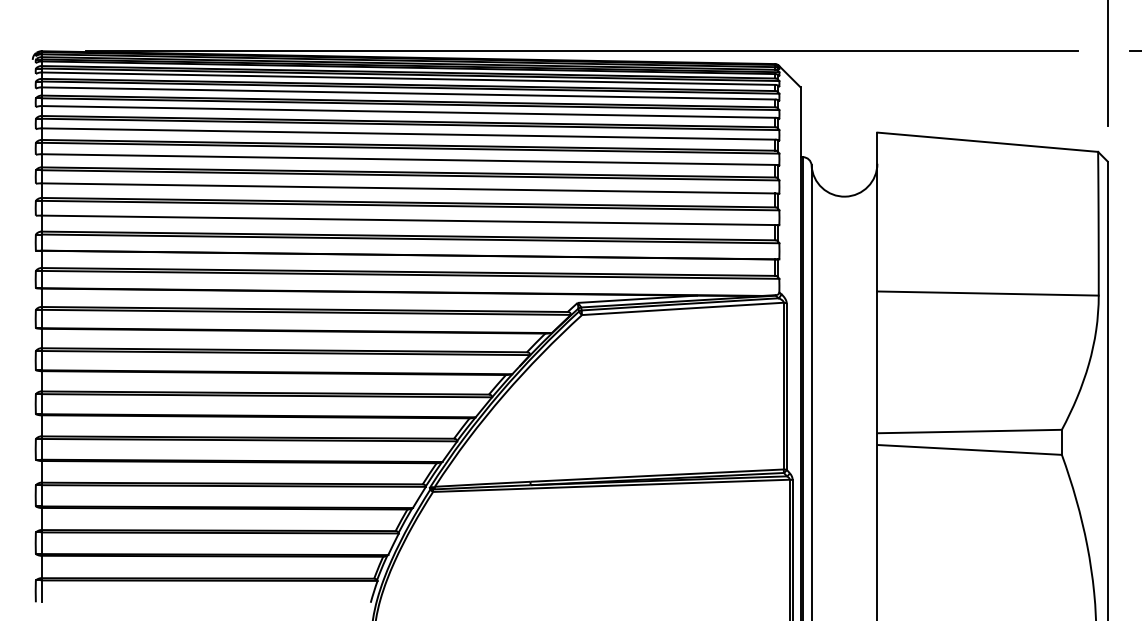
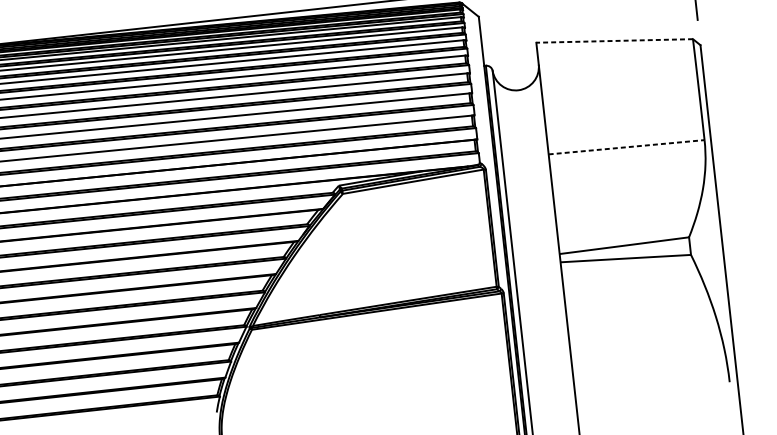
line: (987, 142) -> (614, 41), solid -> dashed
line: (988, 293) -> (626, 147), solid -> dashed

